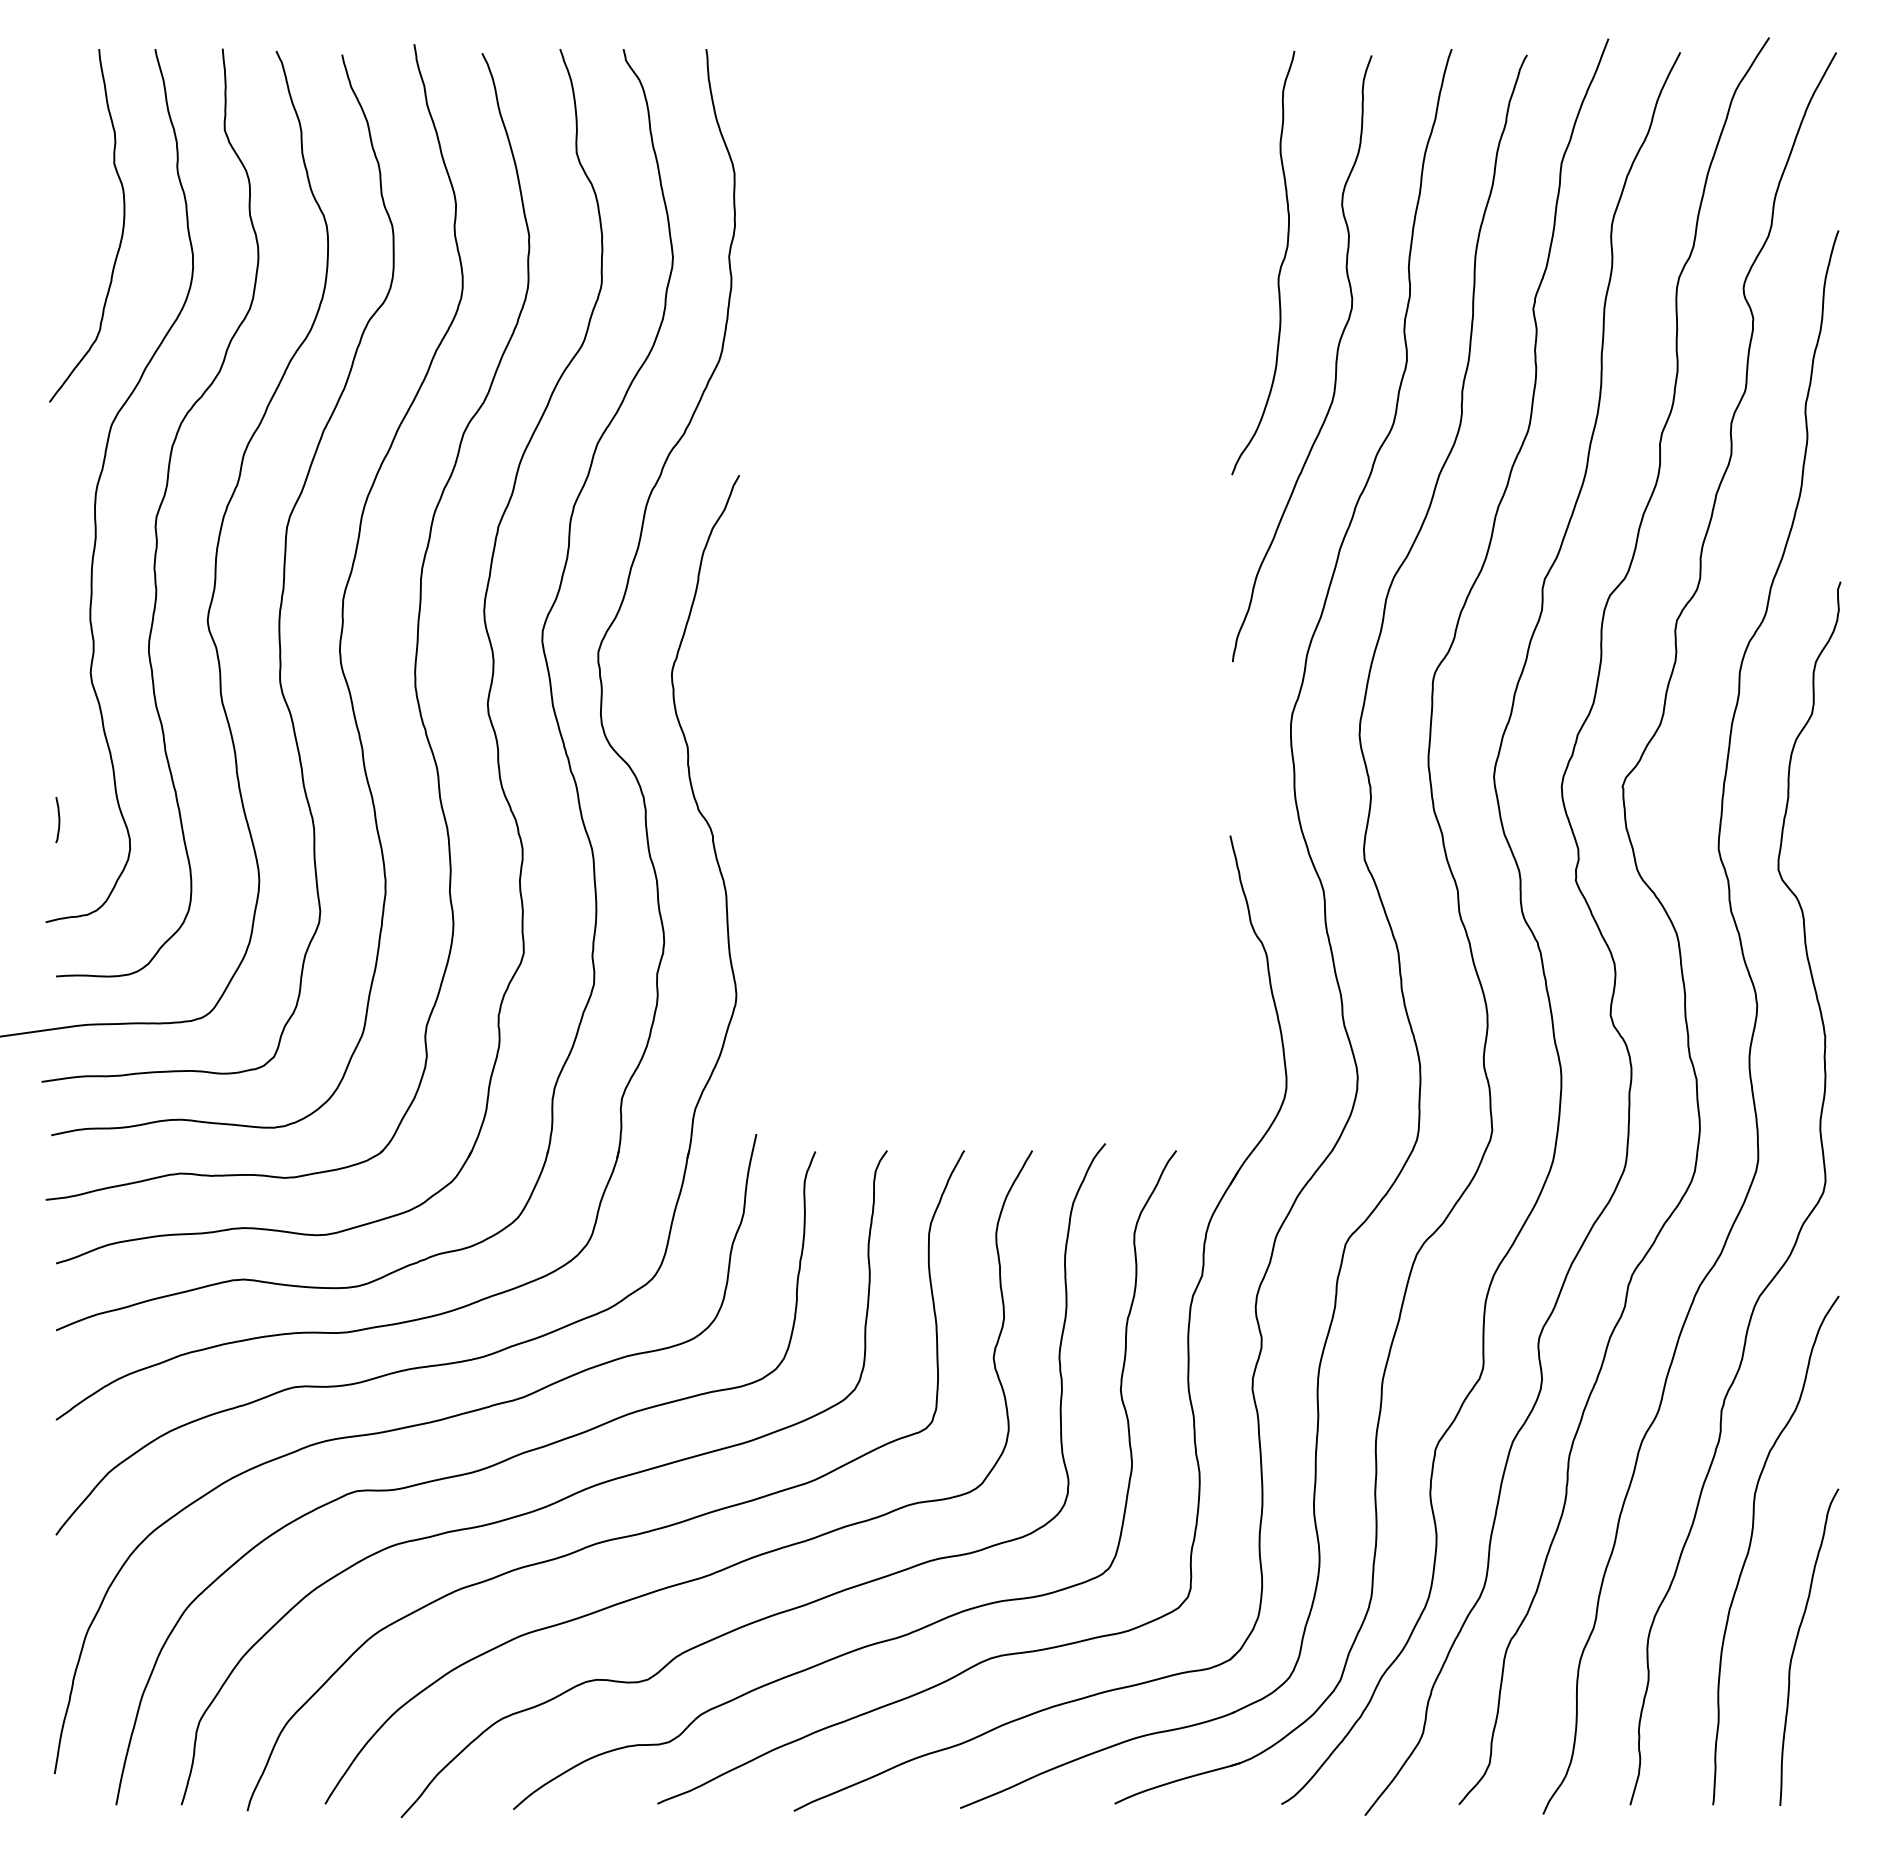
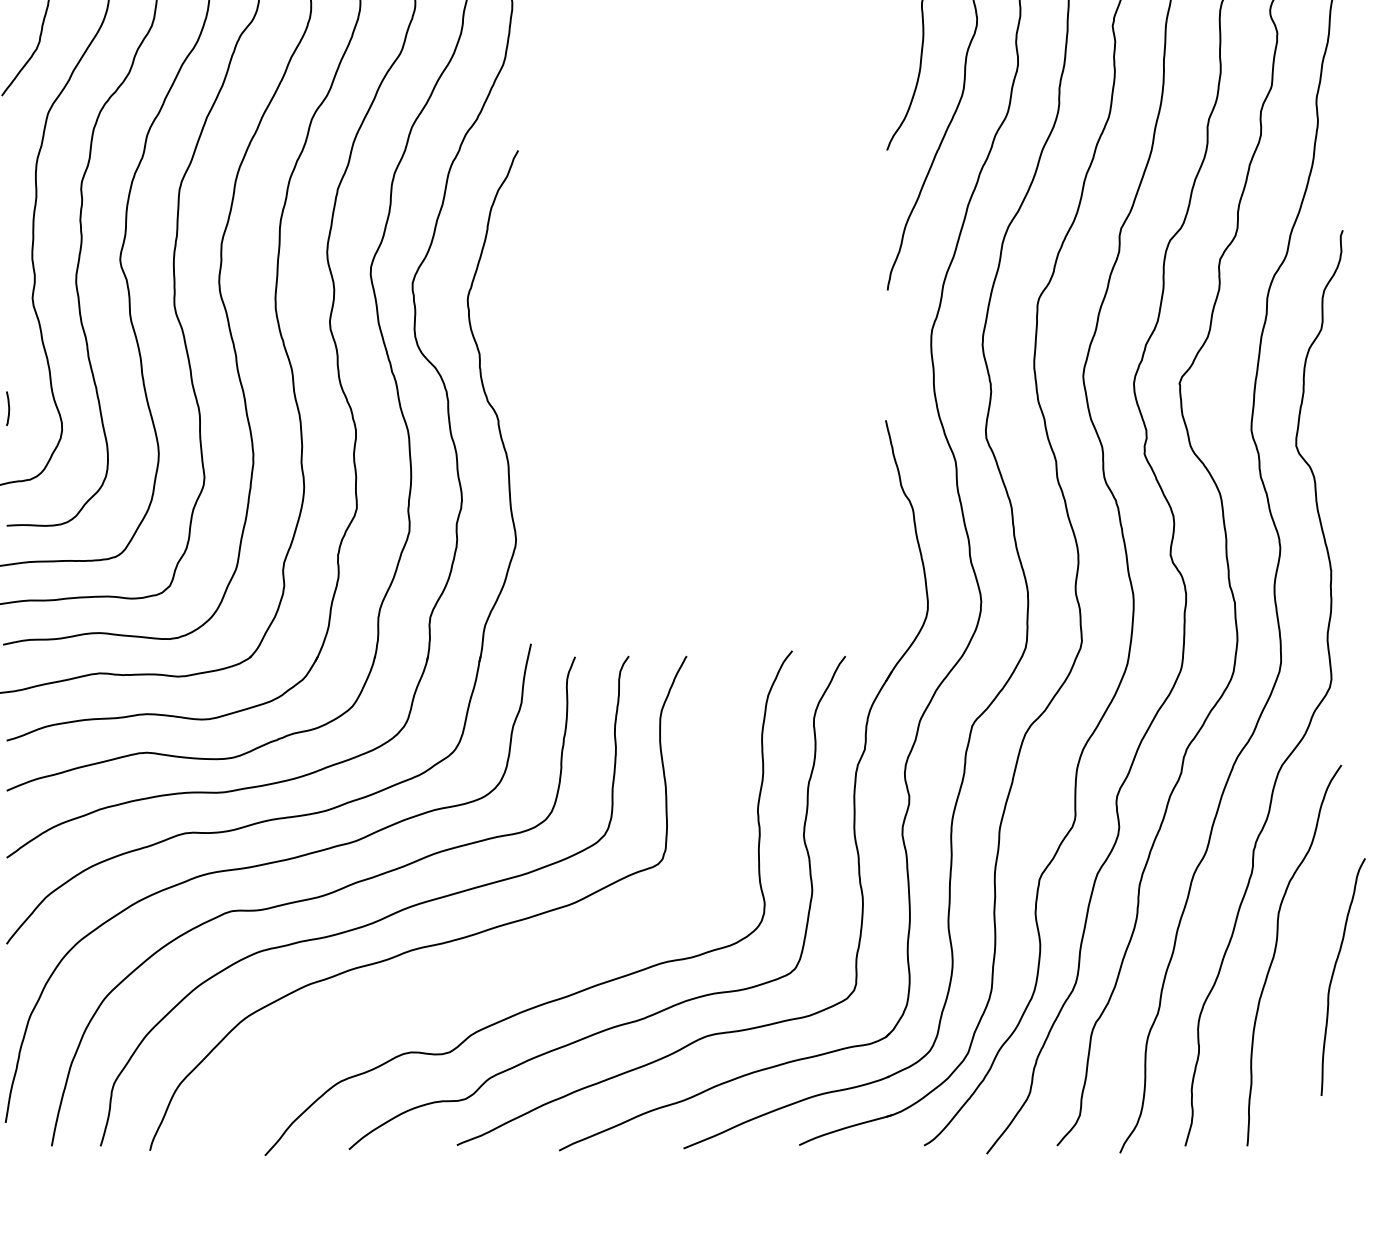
curve: (717, 1570) -> (501, 970), removed
curve: (1796, 1643) -> (1333, 974), moved

